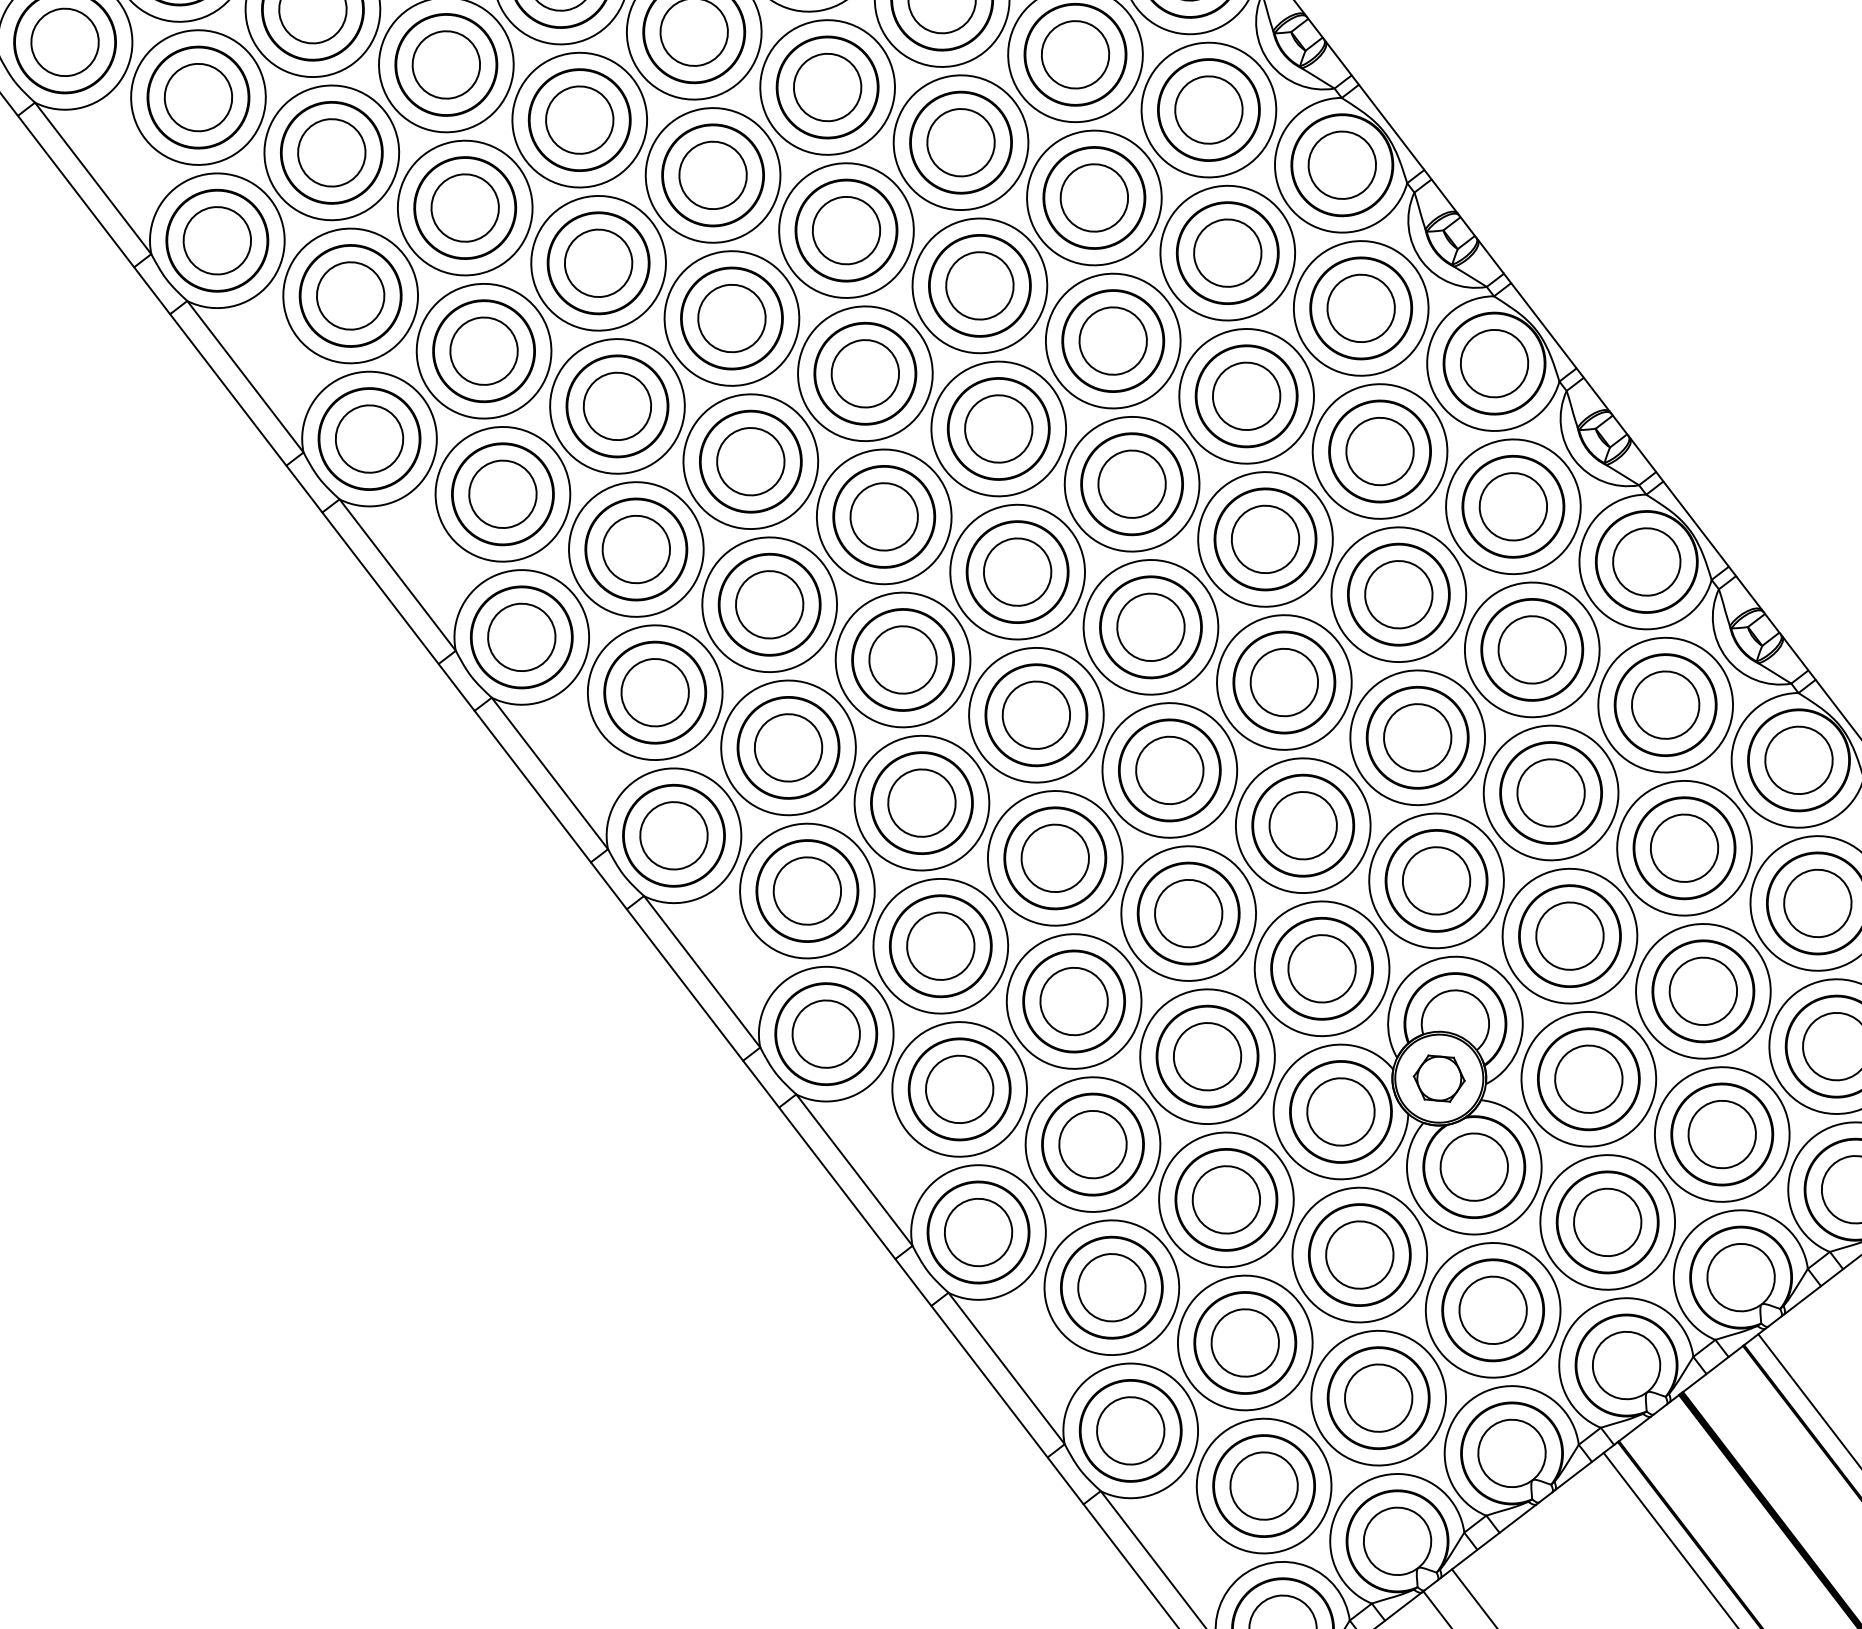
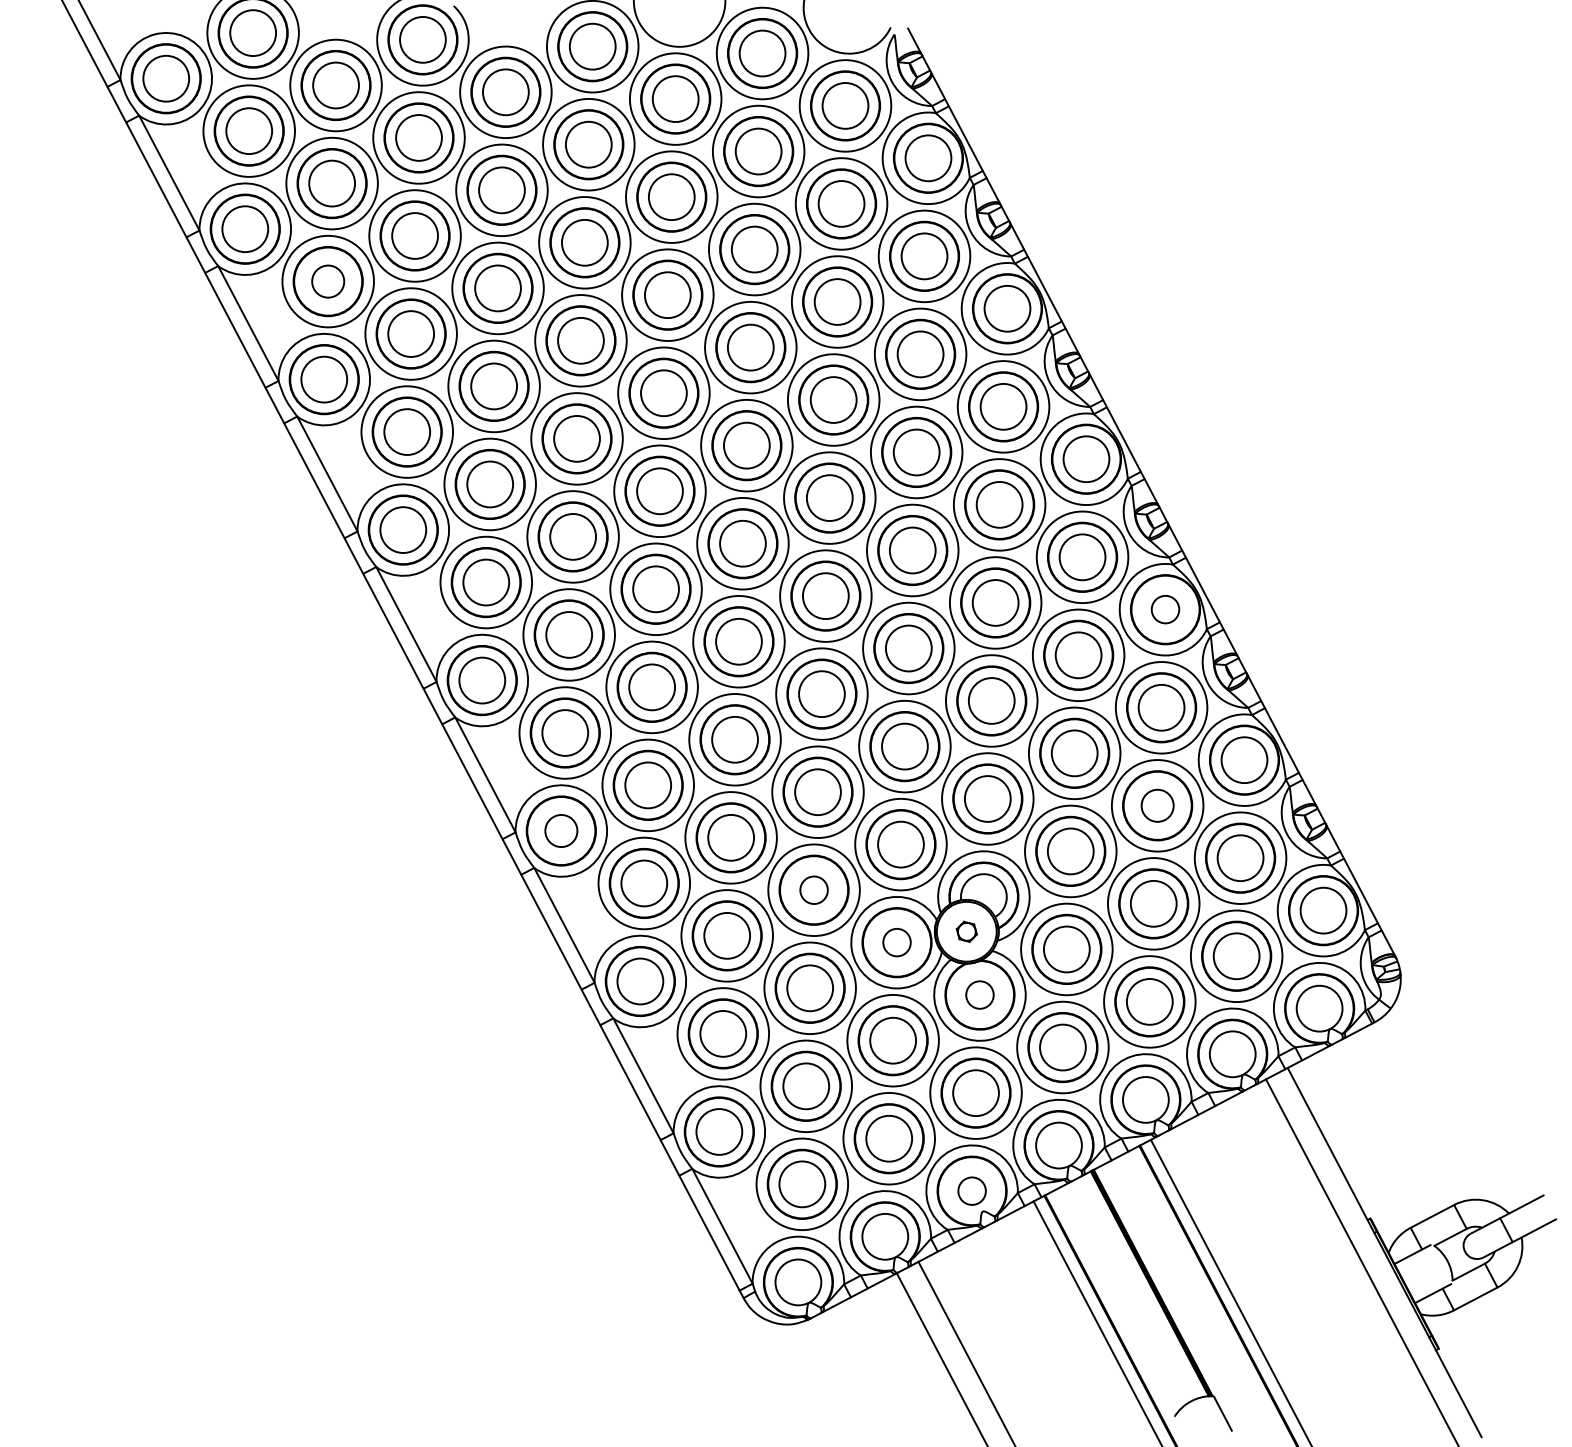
circle: (351, 295) -> (328, 281), size x0.7
circle: (1646, 561) -> (1165, 609), size x0.6
circle: (1684, 847) -> (1157, 805), size x0.7
circle: (826, 1033) -> (561, 830), size x0.7
circle: (1208, 1056) -> (814, 890), size x0.6
part: (1438, 1078) -> (966, 931), size x0.6
circle: (1340, 1111) -> (896, 942), size x0.6
circle: (1473, 1166) -> (979, 994), size x0.6
circle: (1512, 1453) -> (972, 1191), size x0.6

